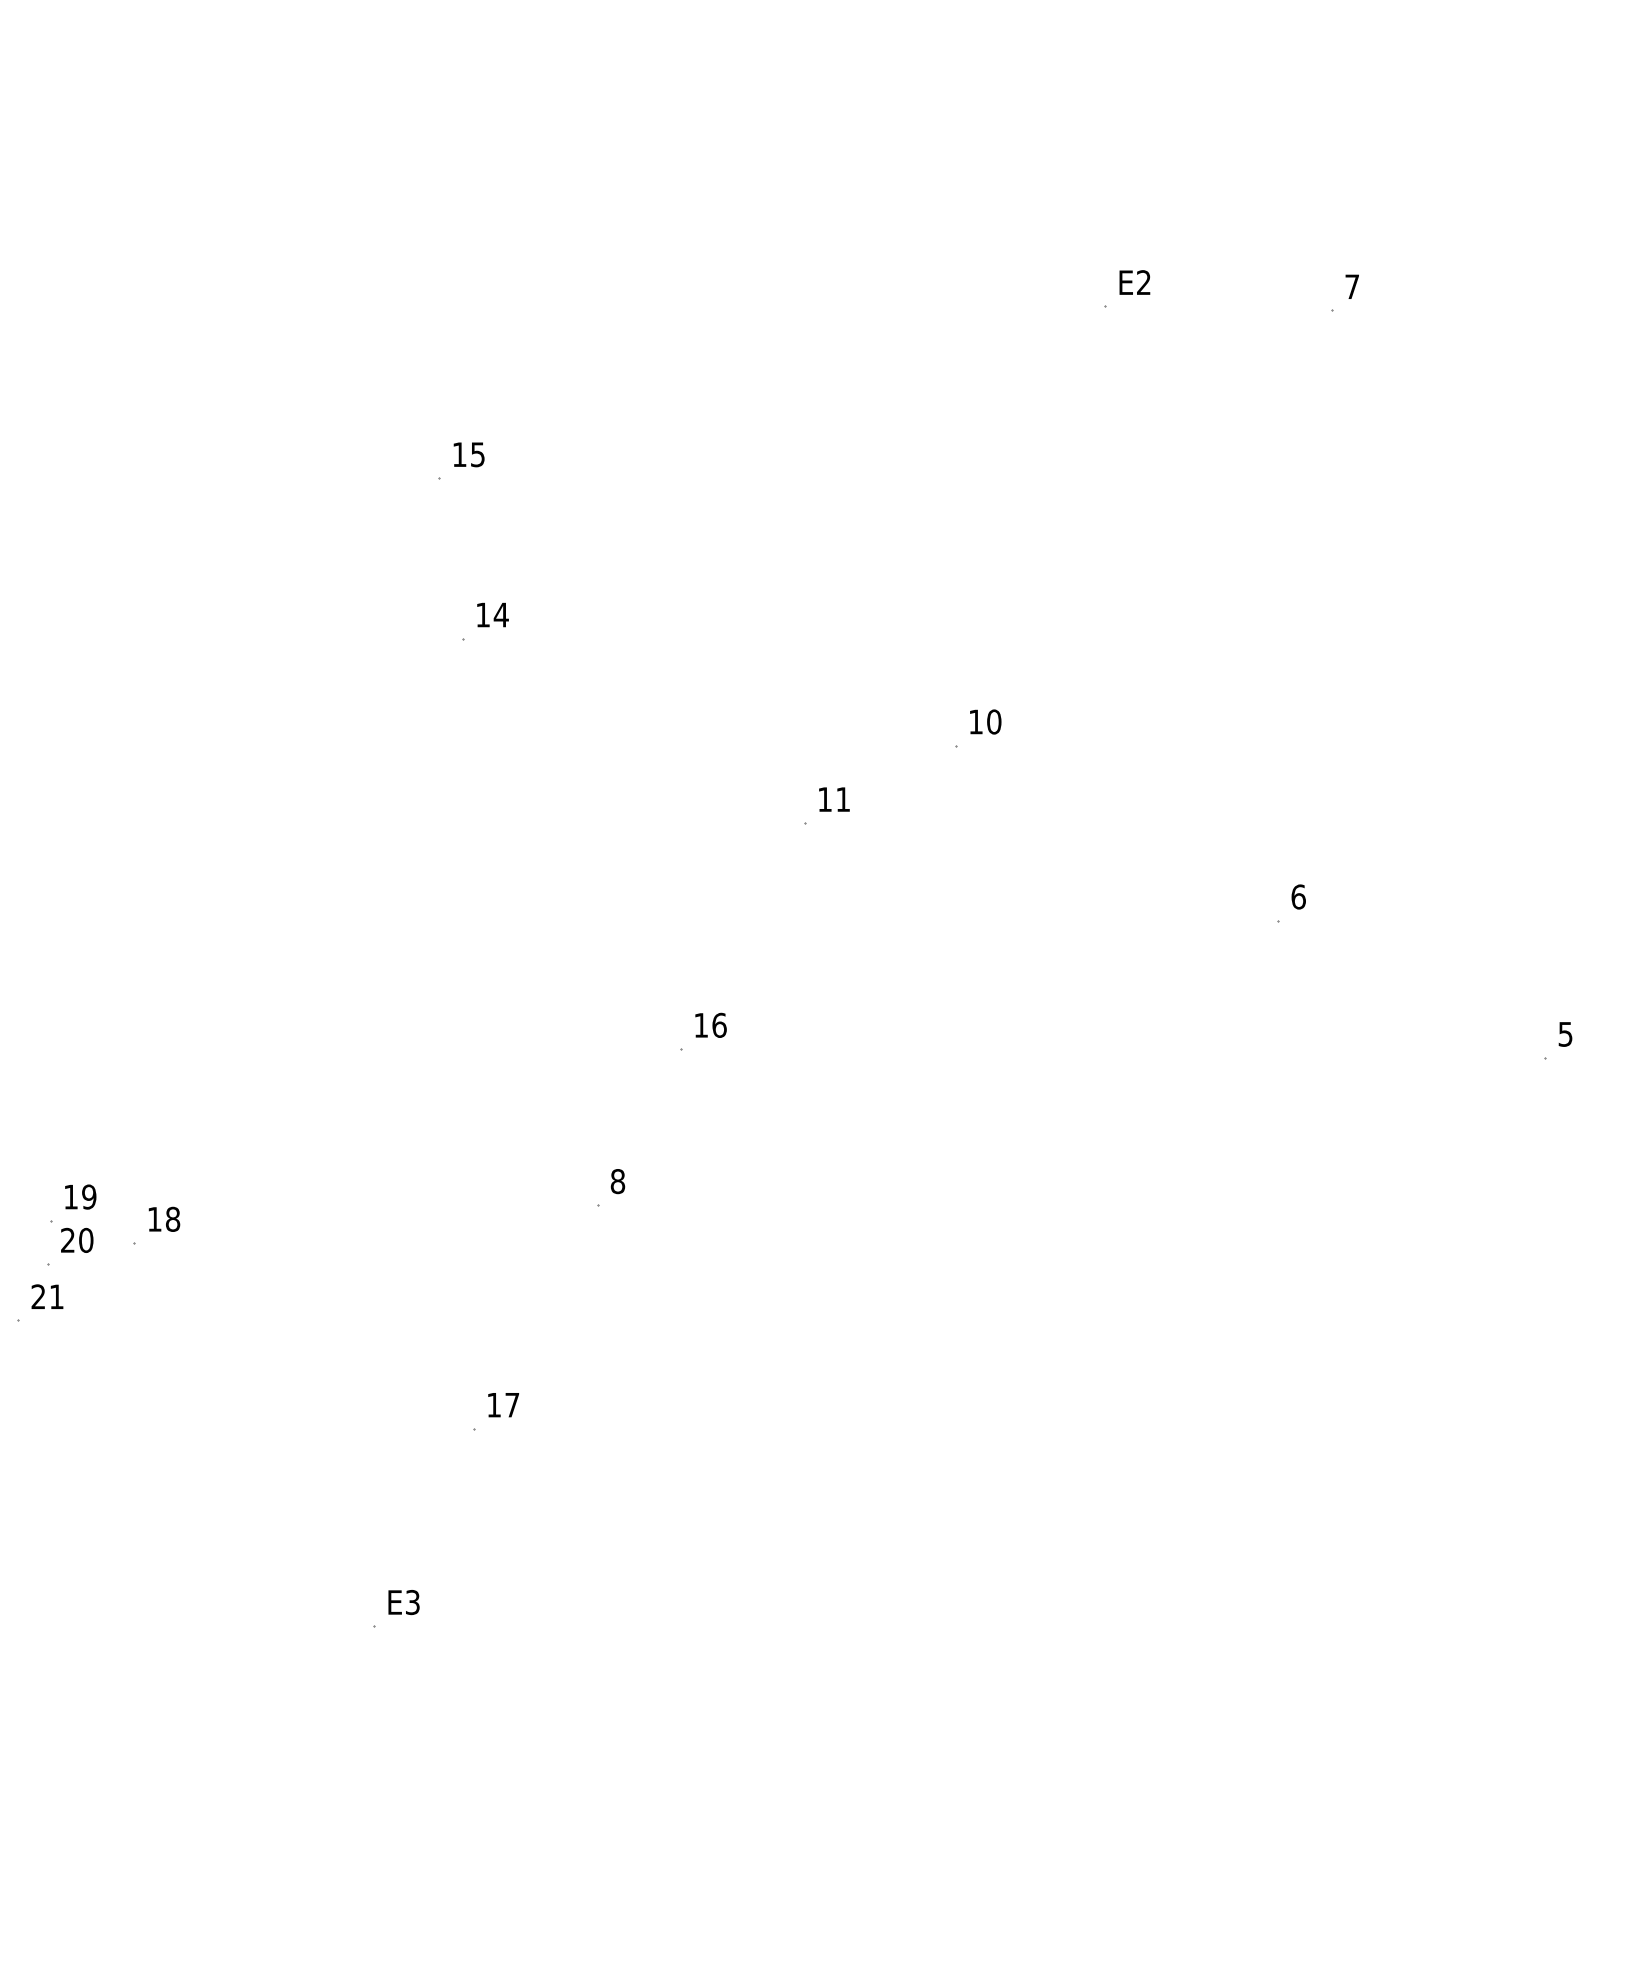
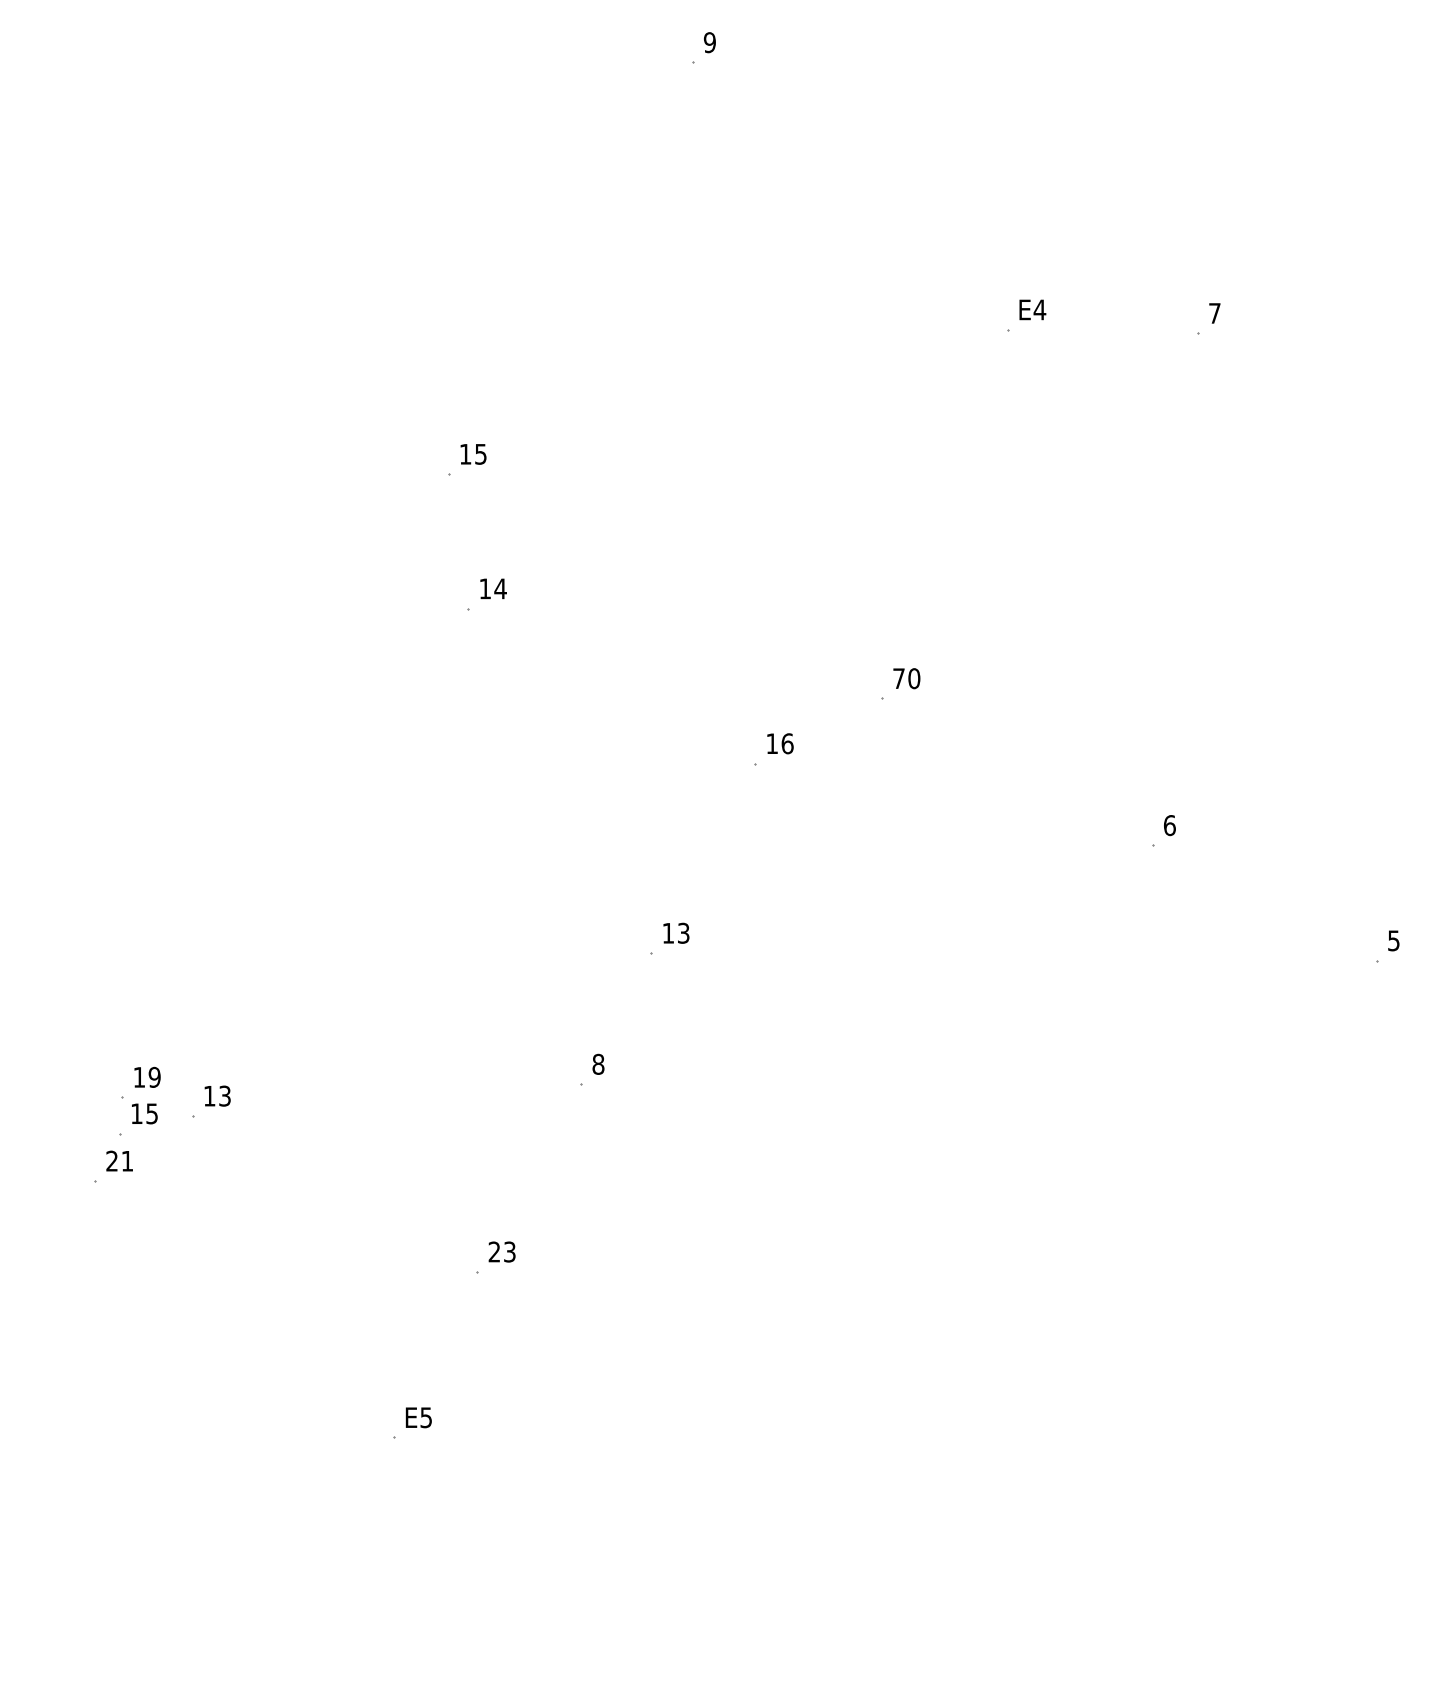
text: (1143, 282) -> (1039, 309), E2 -> E4
text: (975, 721) -> (898, 678), 10 -> 70
text: (843, 799) -> (787, 743), 11 -> 16
text: (719, 1024) -> (683, 932), 16 -> 13
text: (172, 1218) -> (224, 1095), 18 -> 13
text: (77, 1240) -> (144, 1113), 20 -> 15
text: (502, 1404) -> (501, 1251), 17 -> 23
text: (413, 1602) -> (426, 1417), E3 -> E5

